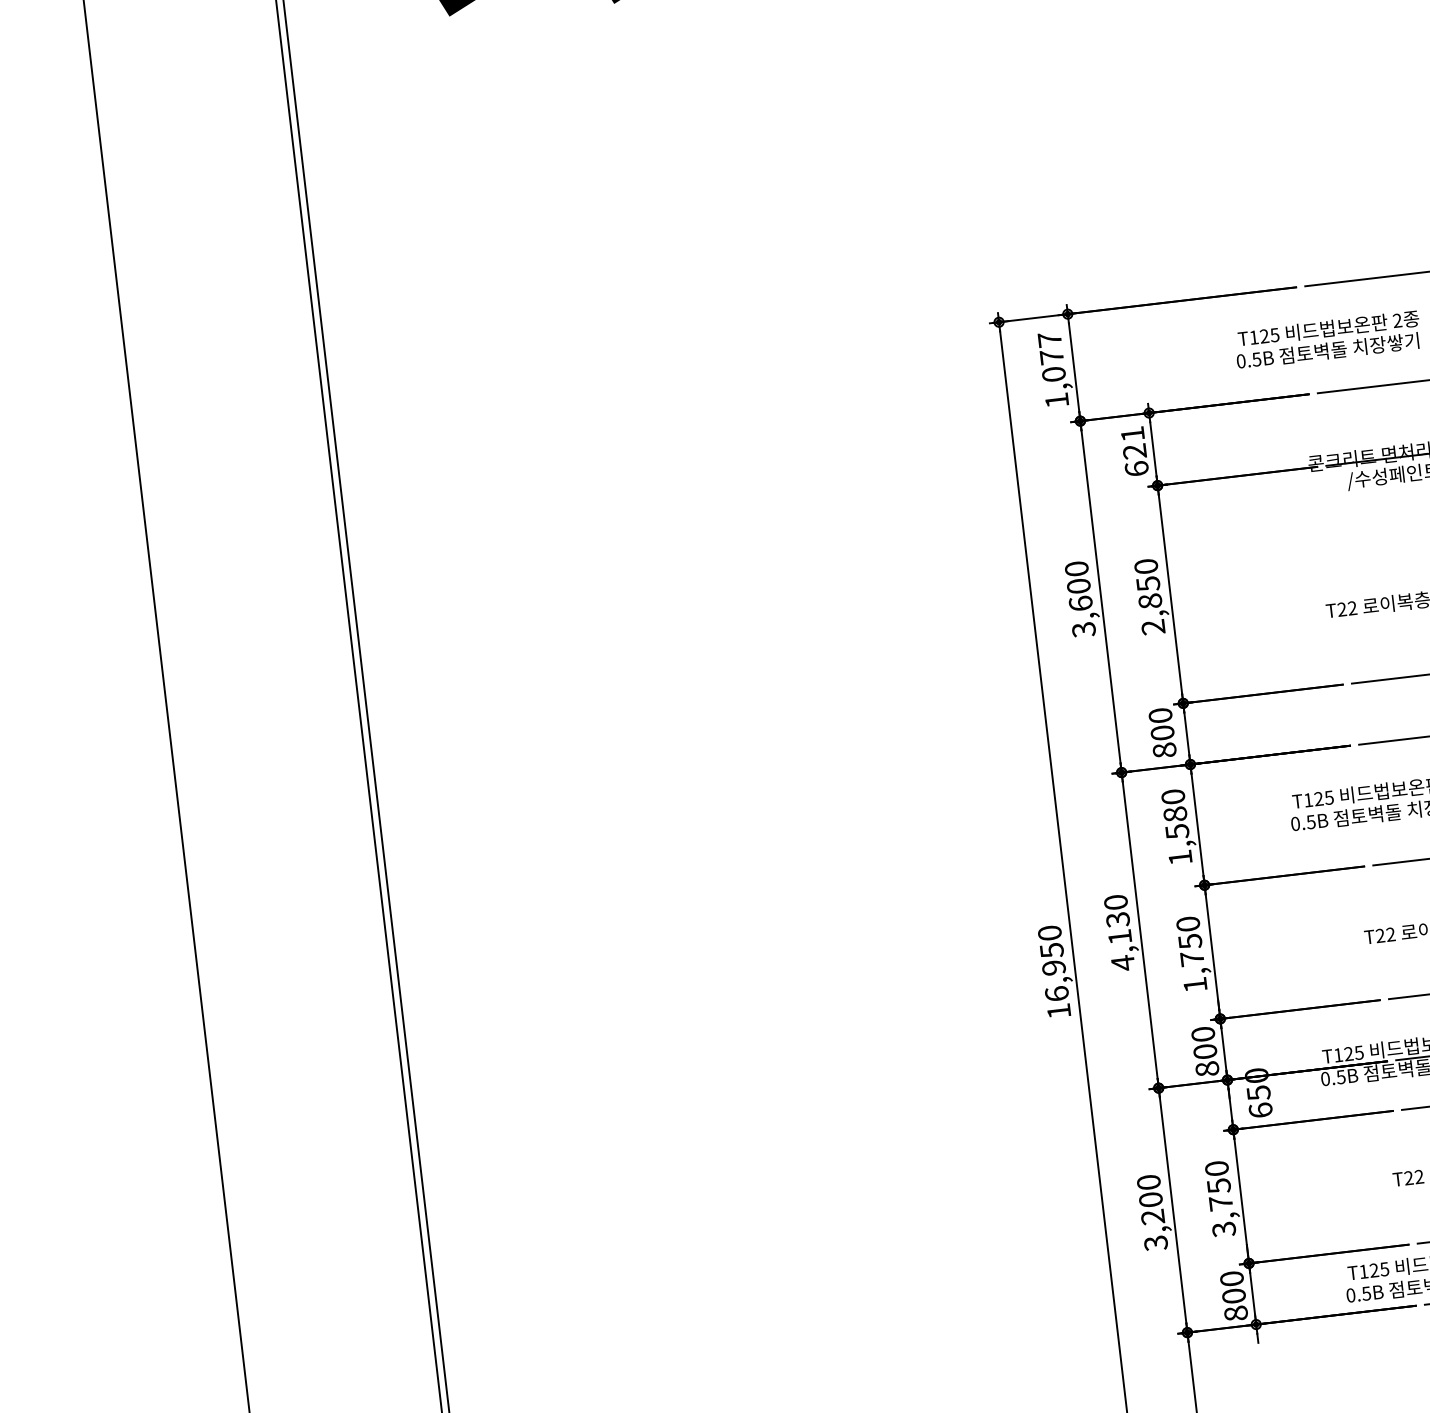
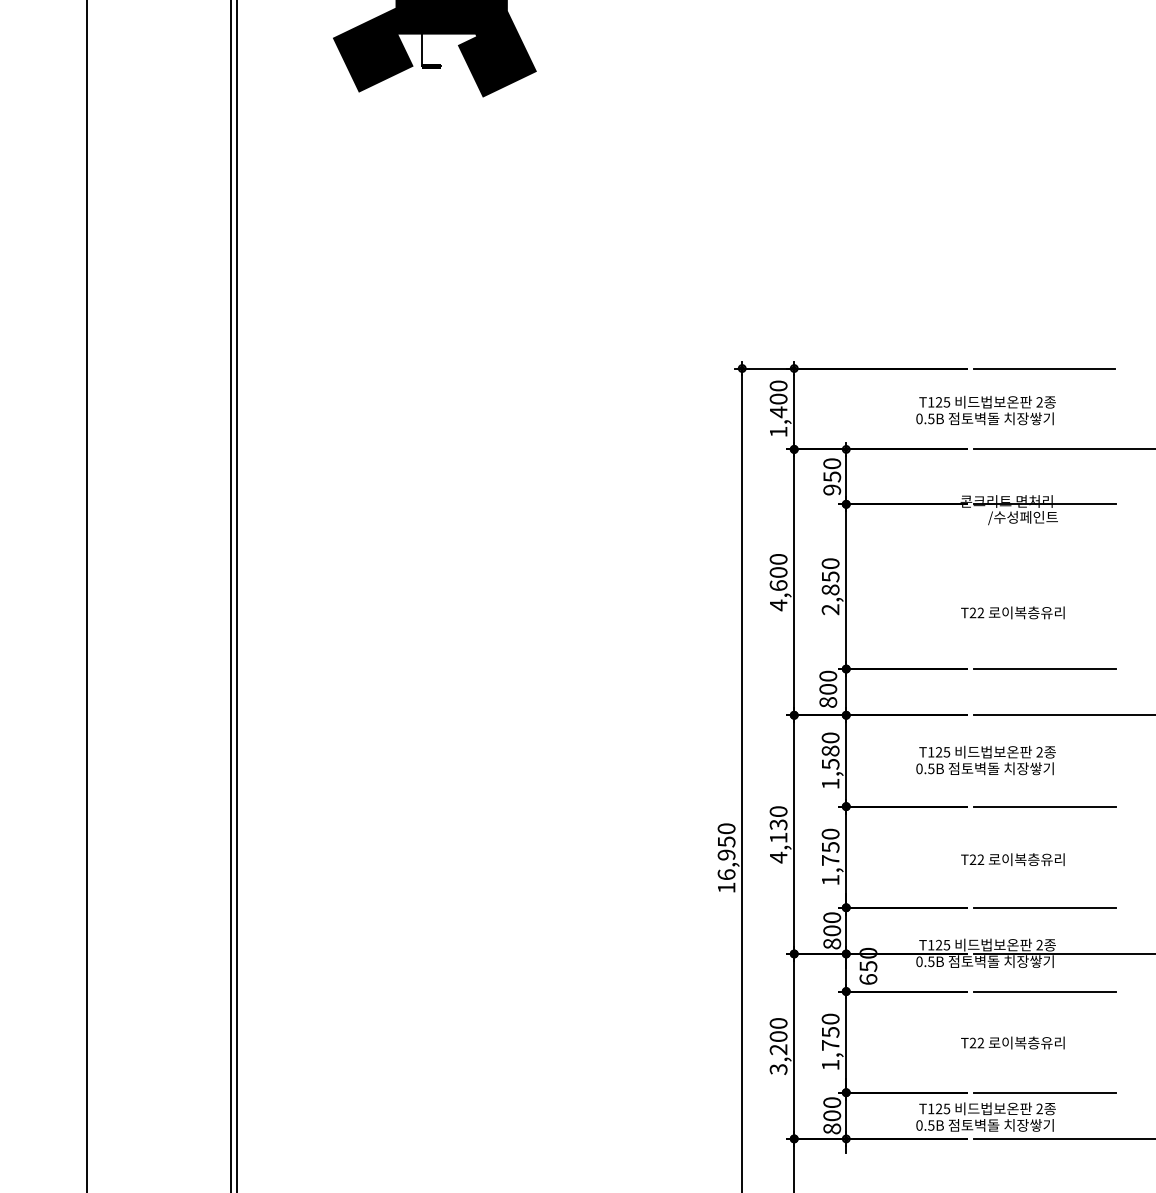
text: (1051, 357) -> (778, 399), 1,077 -> 1,400
text: (1135, 450) -> (832, 476), 621 -> 950
text: (1083, 629) -> (778, 605), 3,600 -> 4,600
text: (1223, 1228) -> (830, 1064), 3,750 -> 1,750

